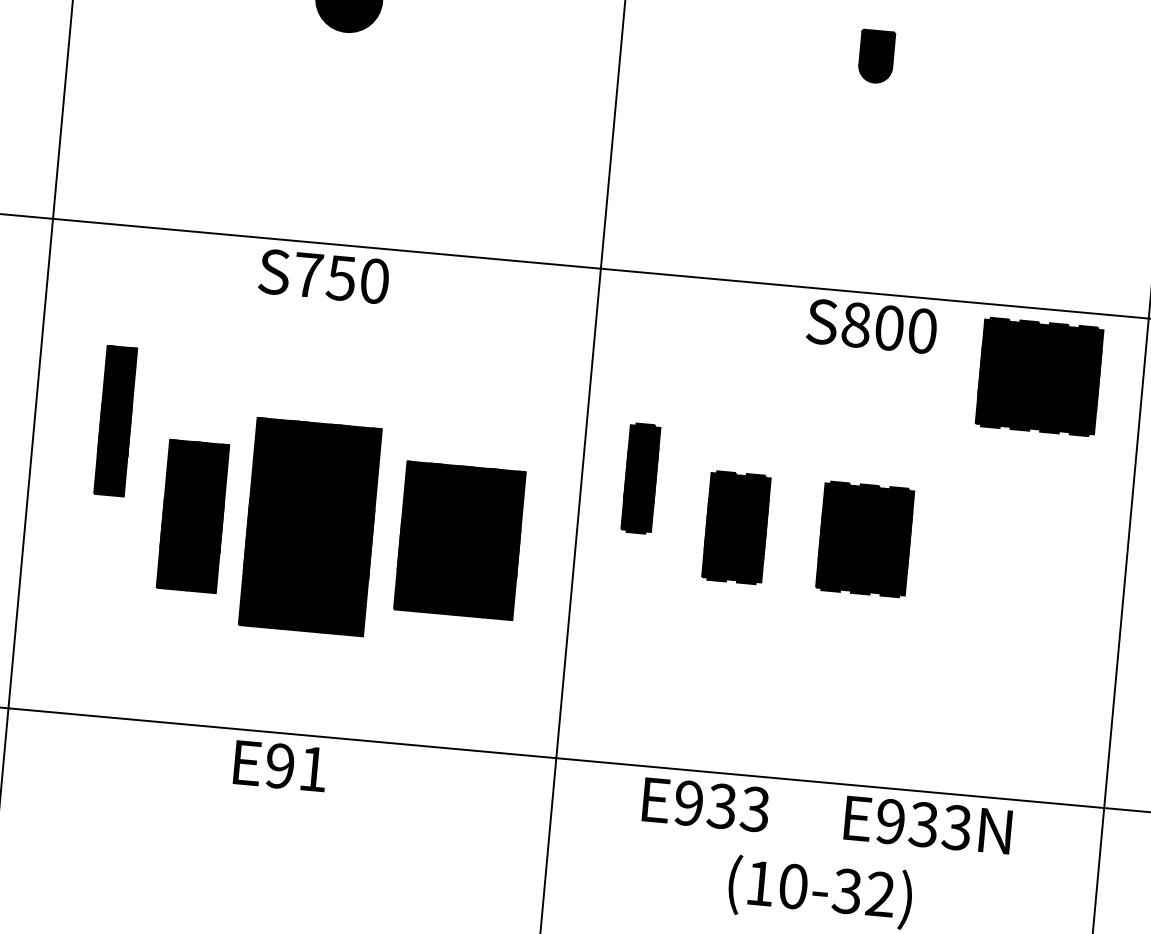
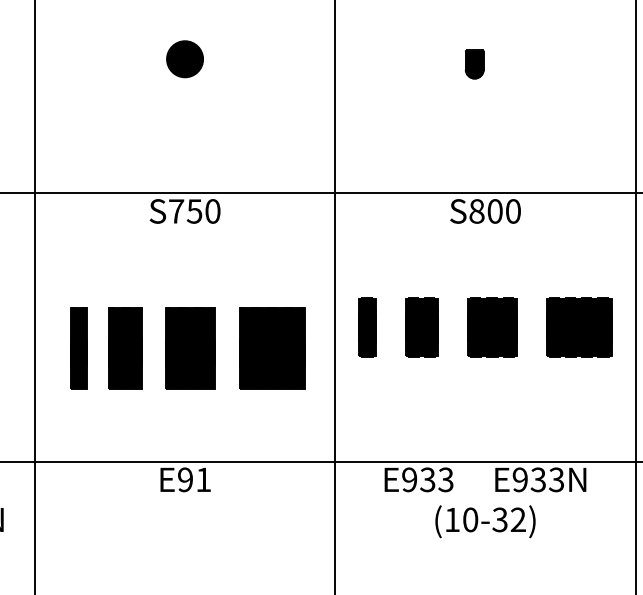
part: (1040, 376) -> (579, 327), moved
part: (114, 421) -> (78, 348), moved
part: (641, 478) -> (367, 327), moved
part: (311, 527) -> (190, 348), size x0.71

